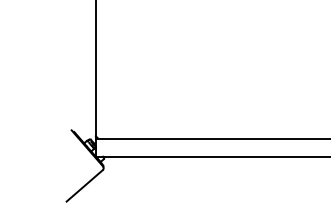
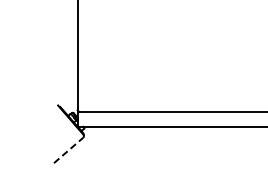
line: (85, 185) -> (69, 150), solid -> dashed

